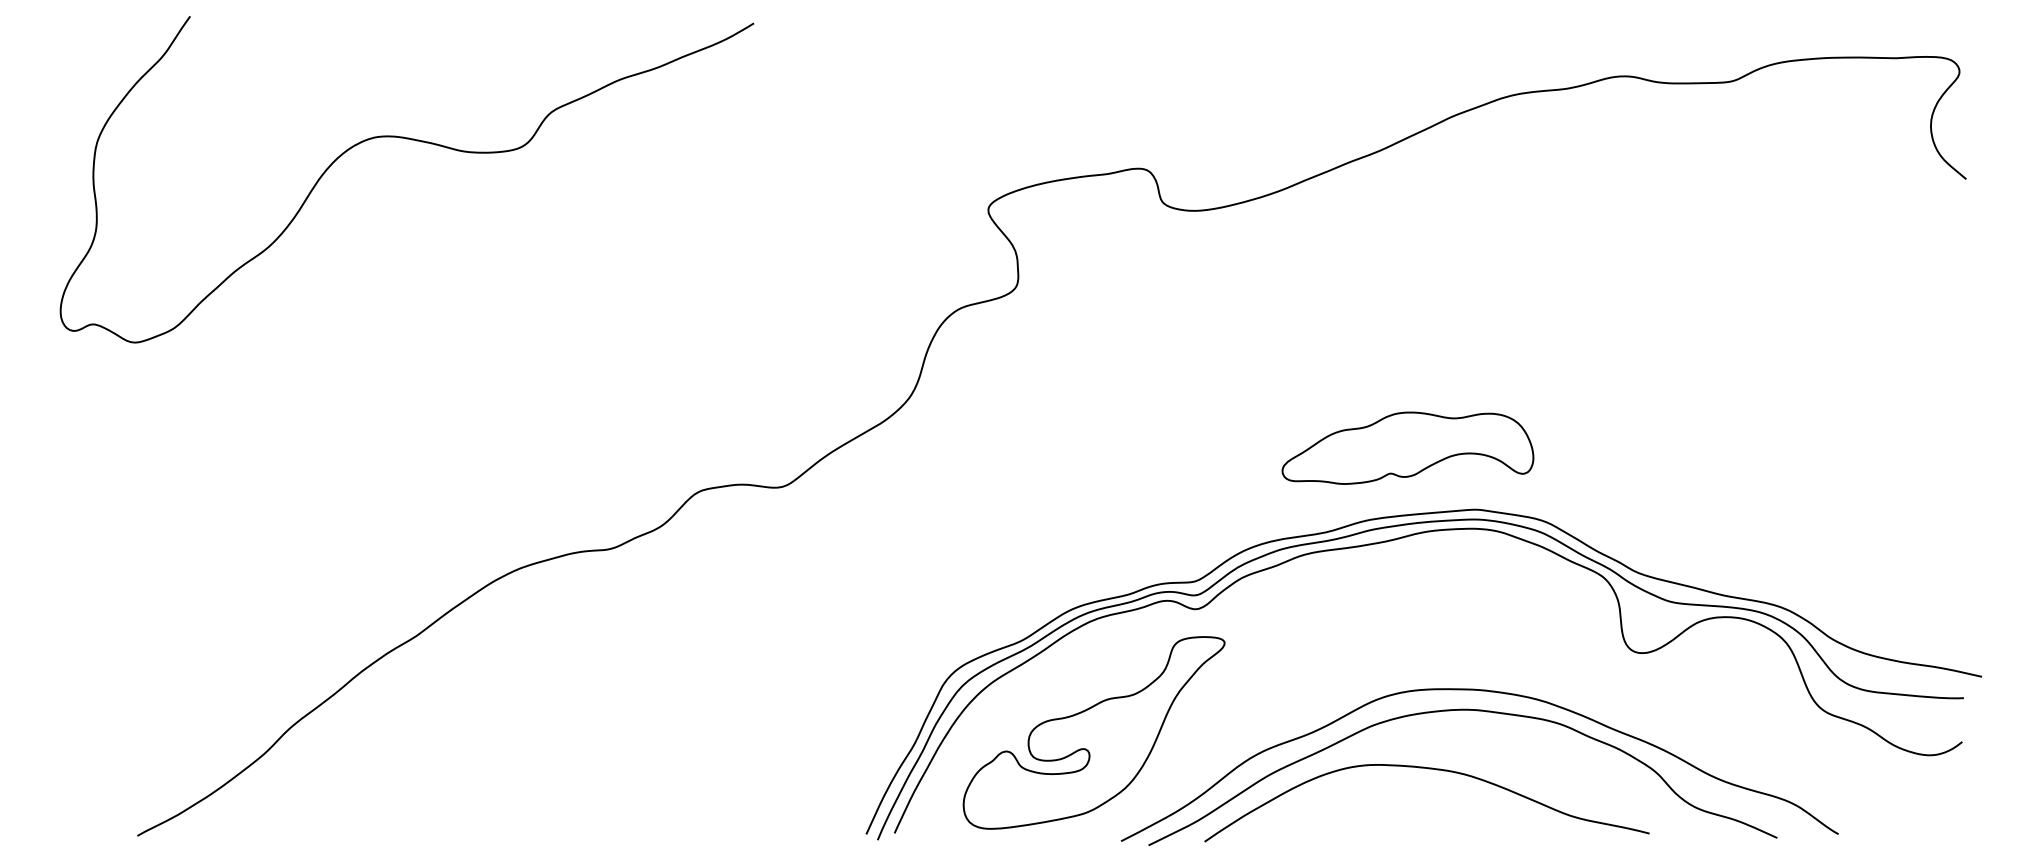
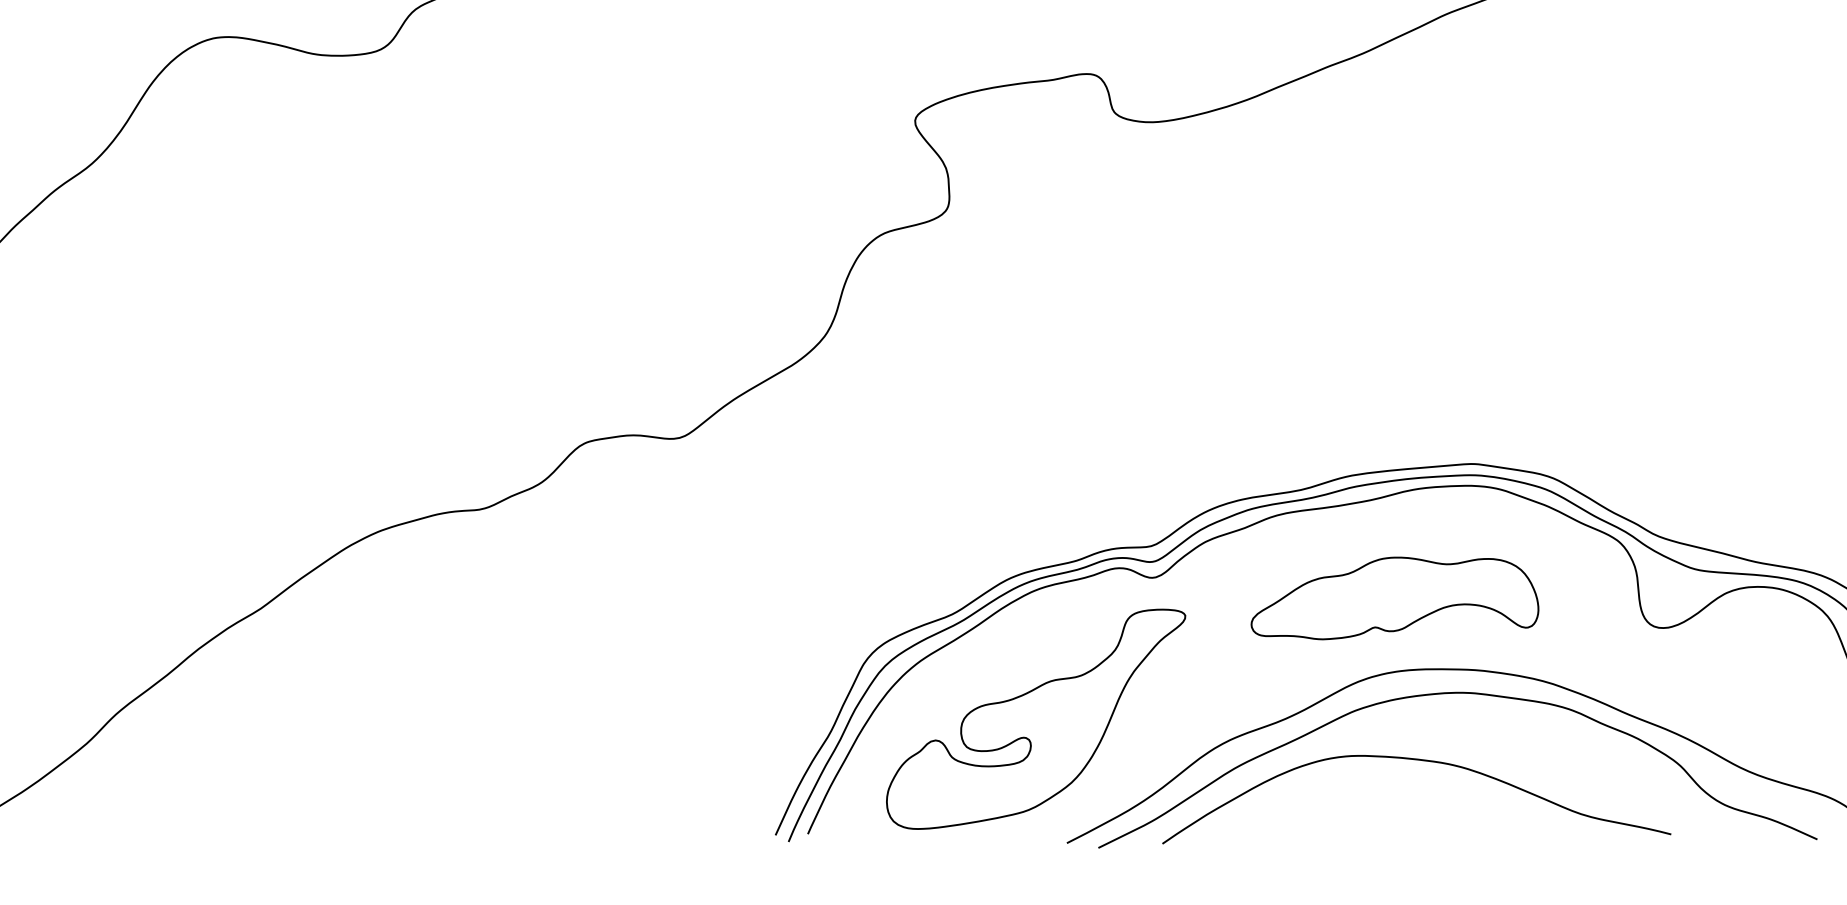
part: (1407, 447) -> (1394, 597), moved

